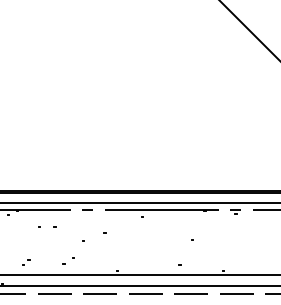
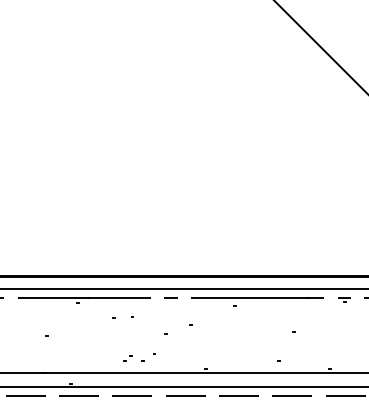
part: (25, 262) -> (127, 358), moved

